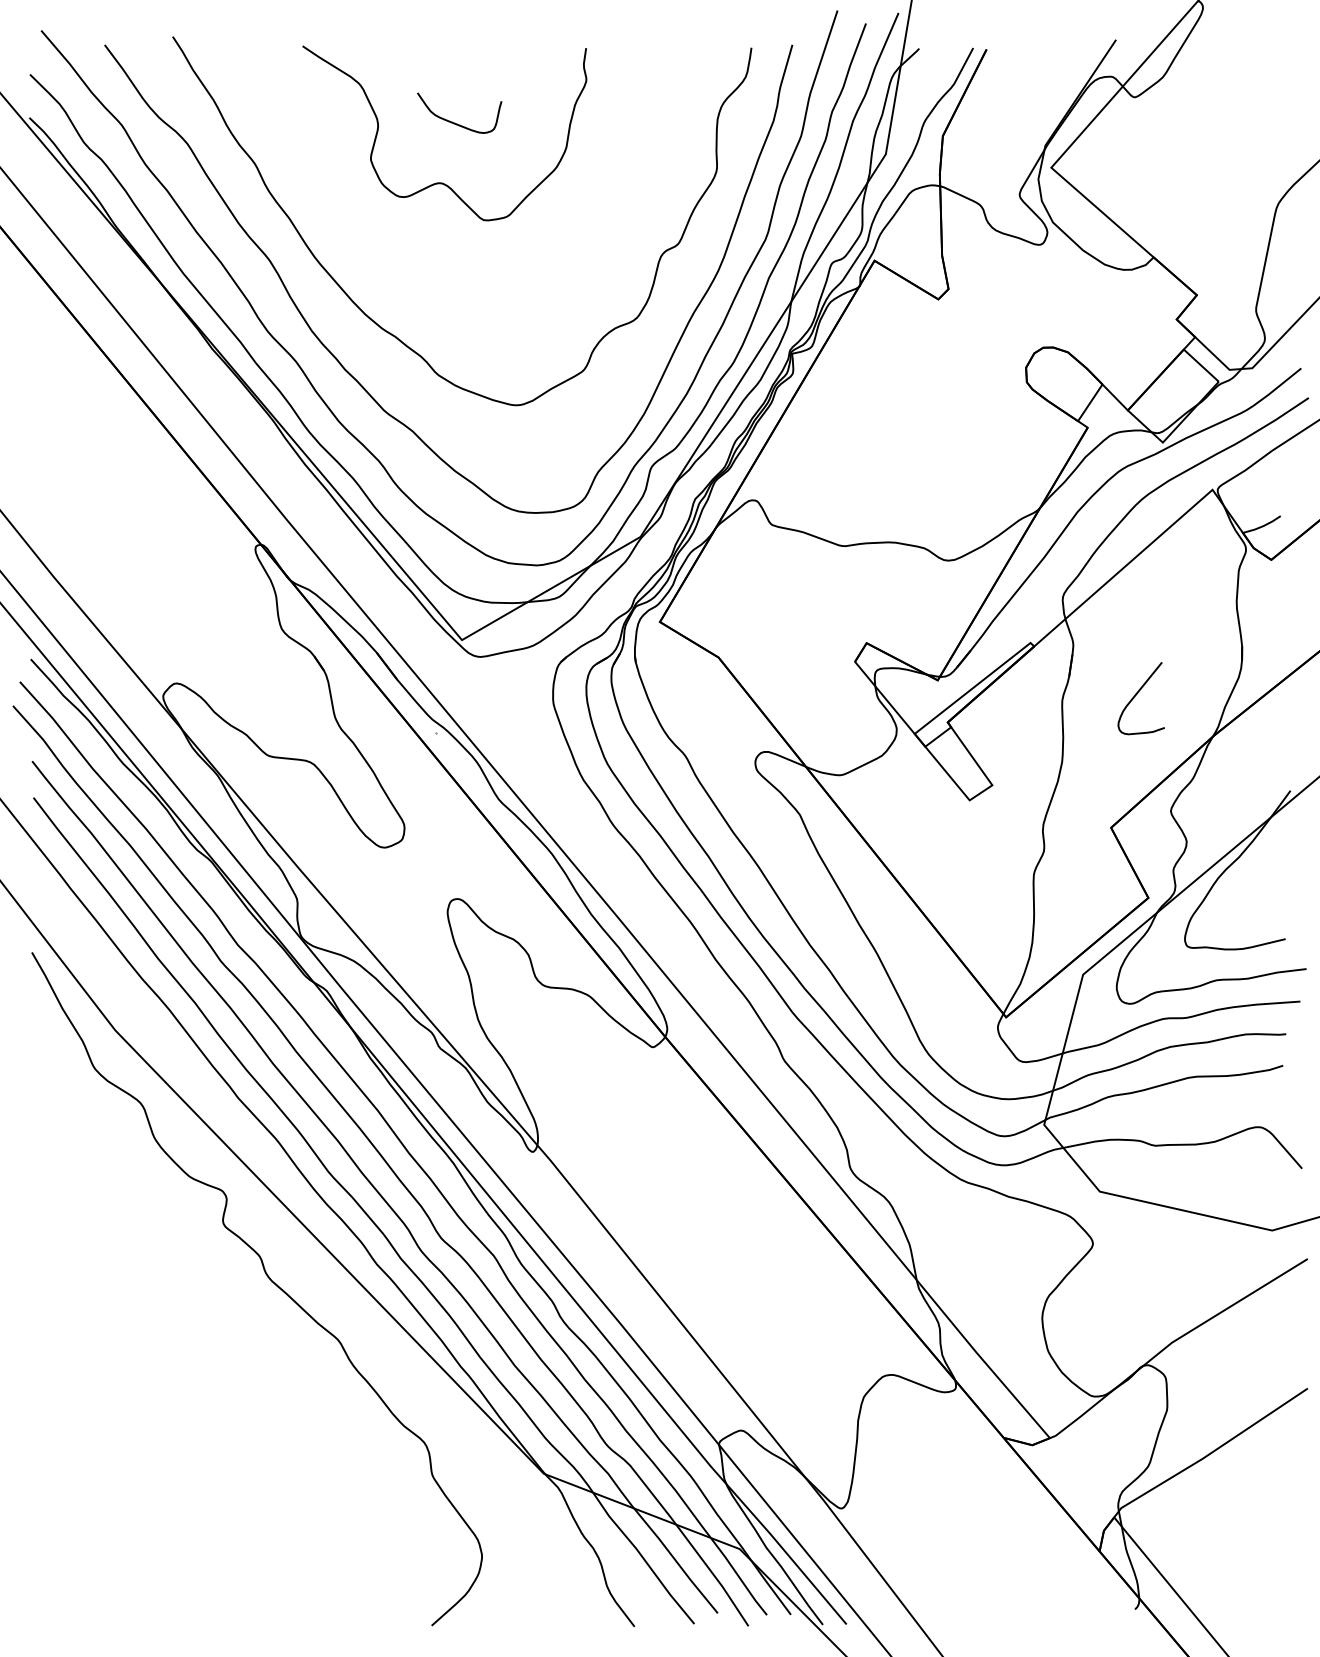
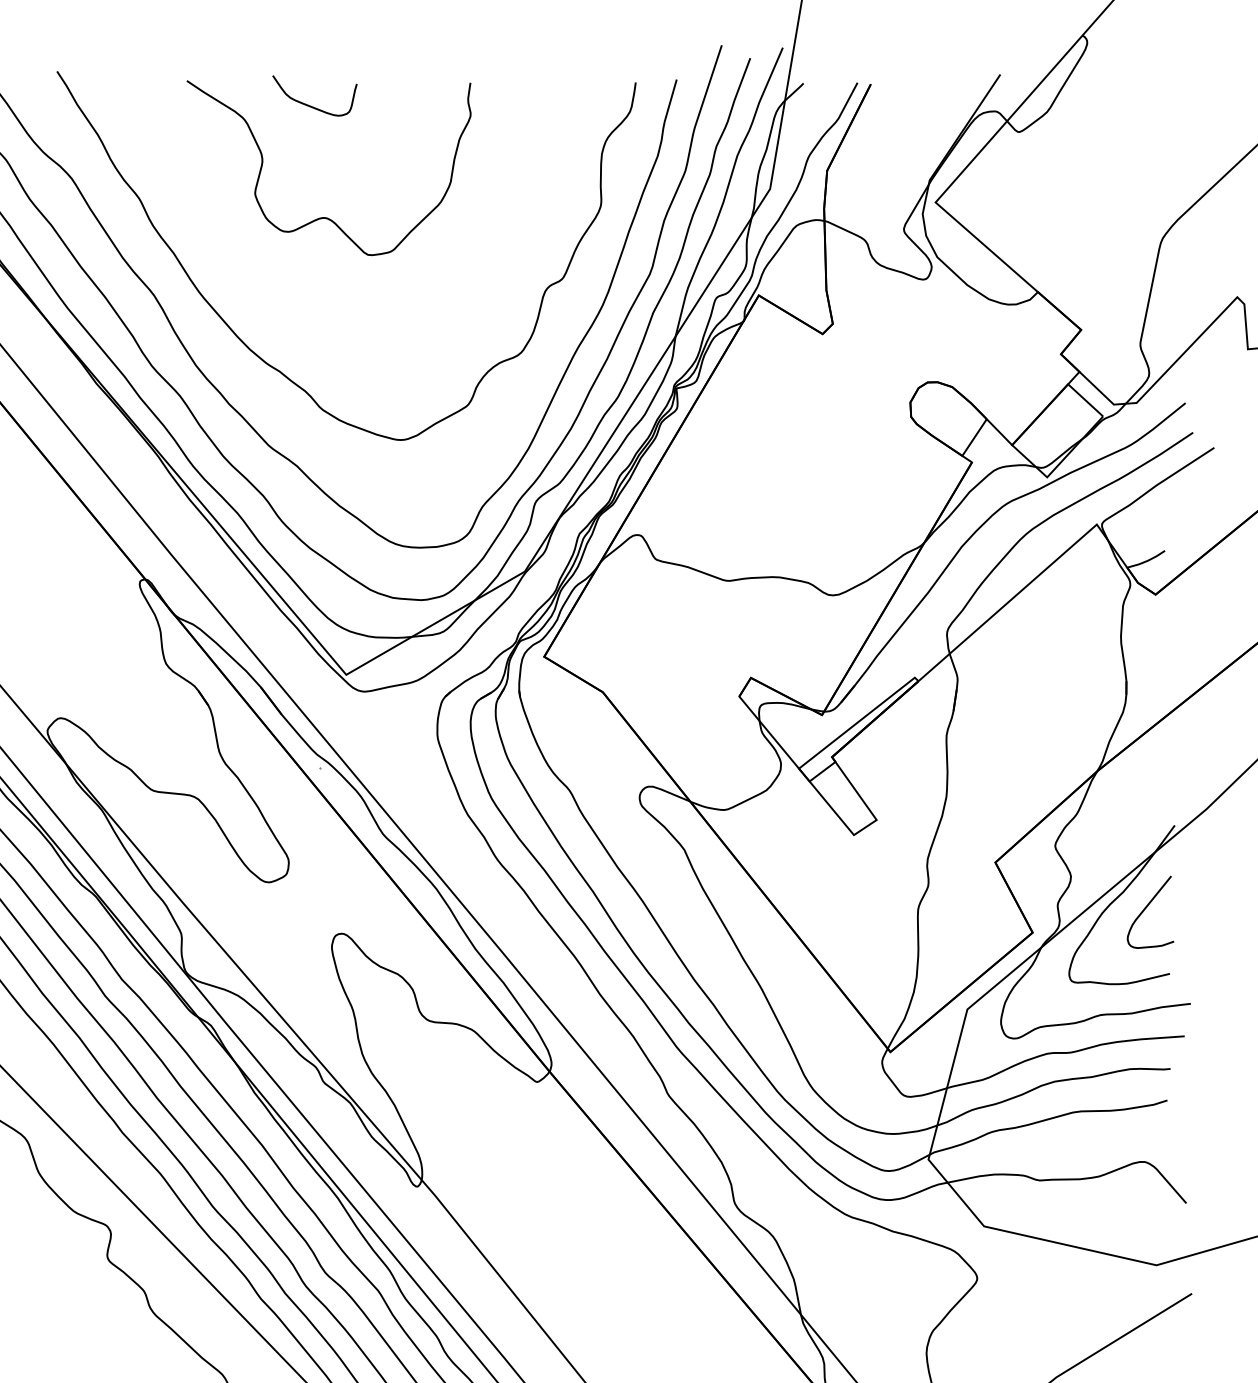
curve: (454, 122) -> (309, 105), moved
curve: (1137, 694) -> (1146, 908), moved

